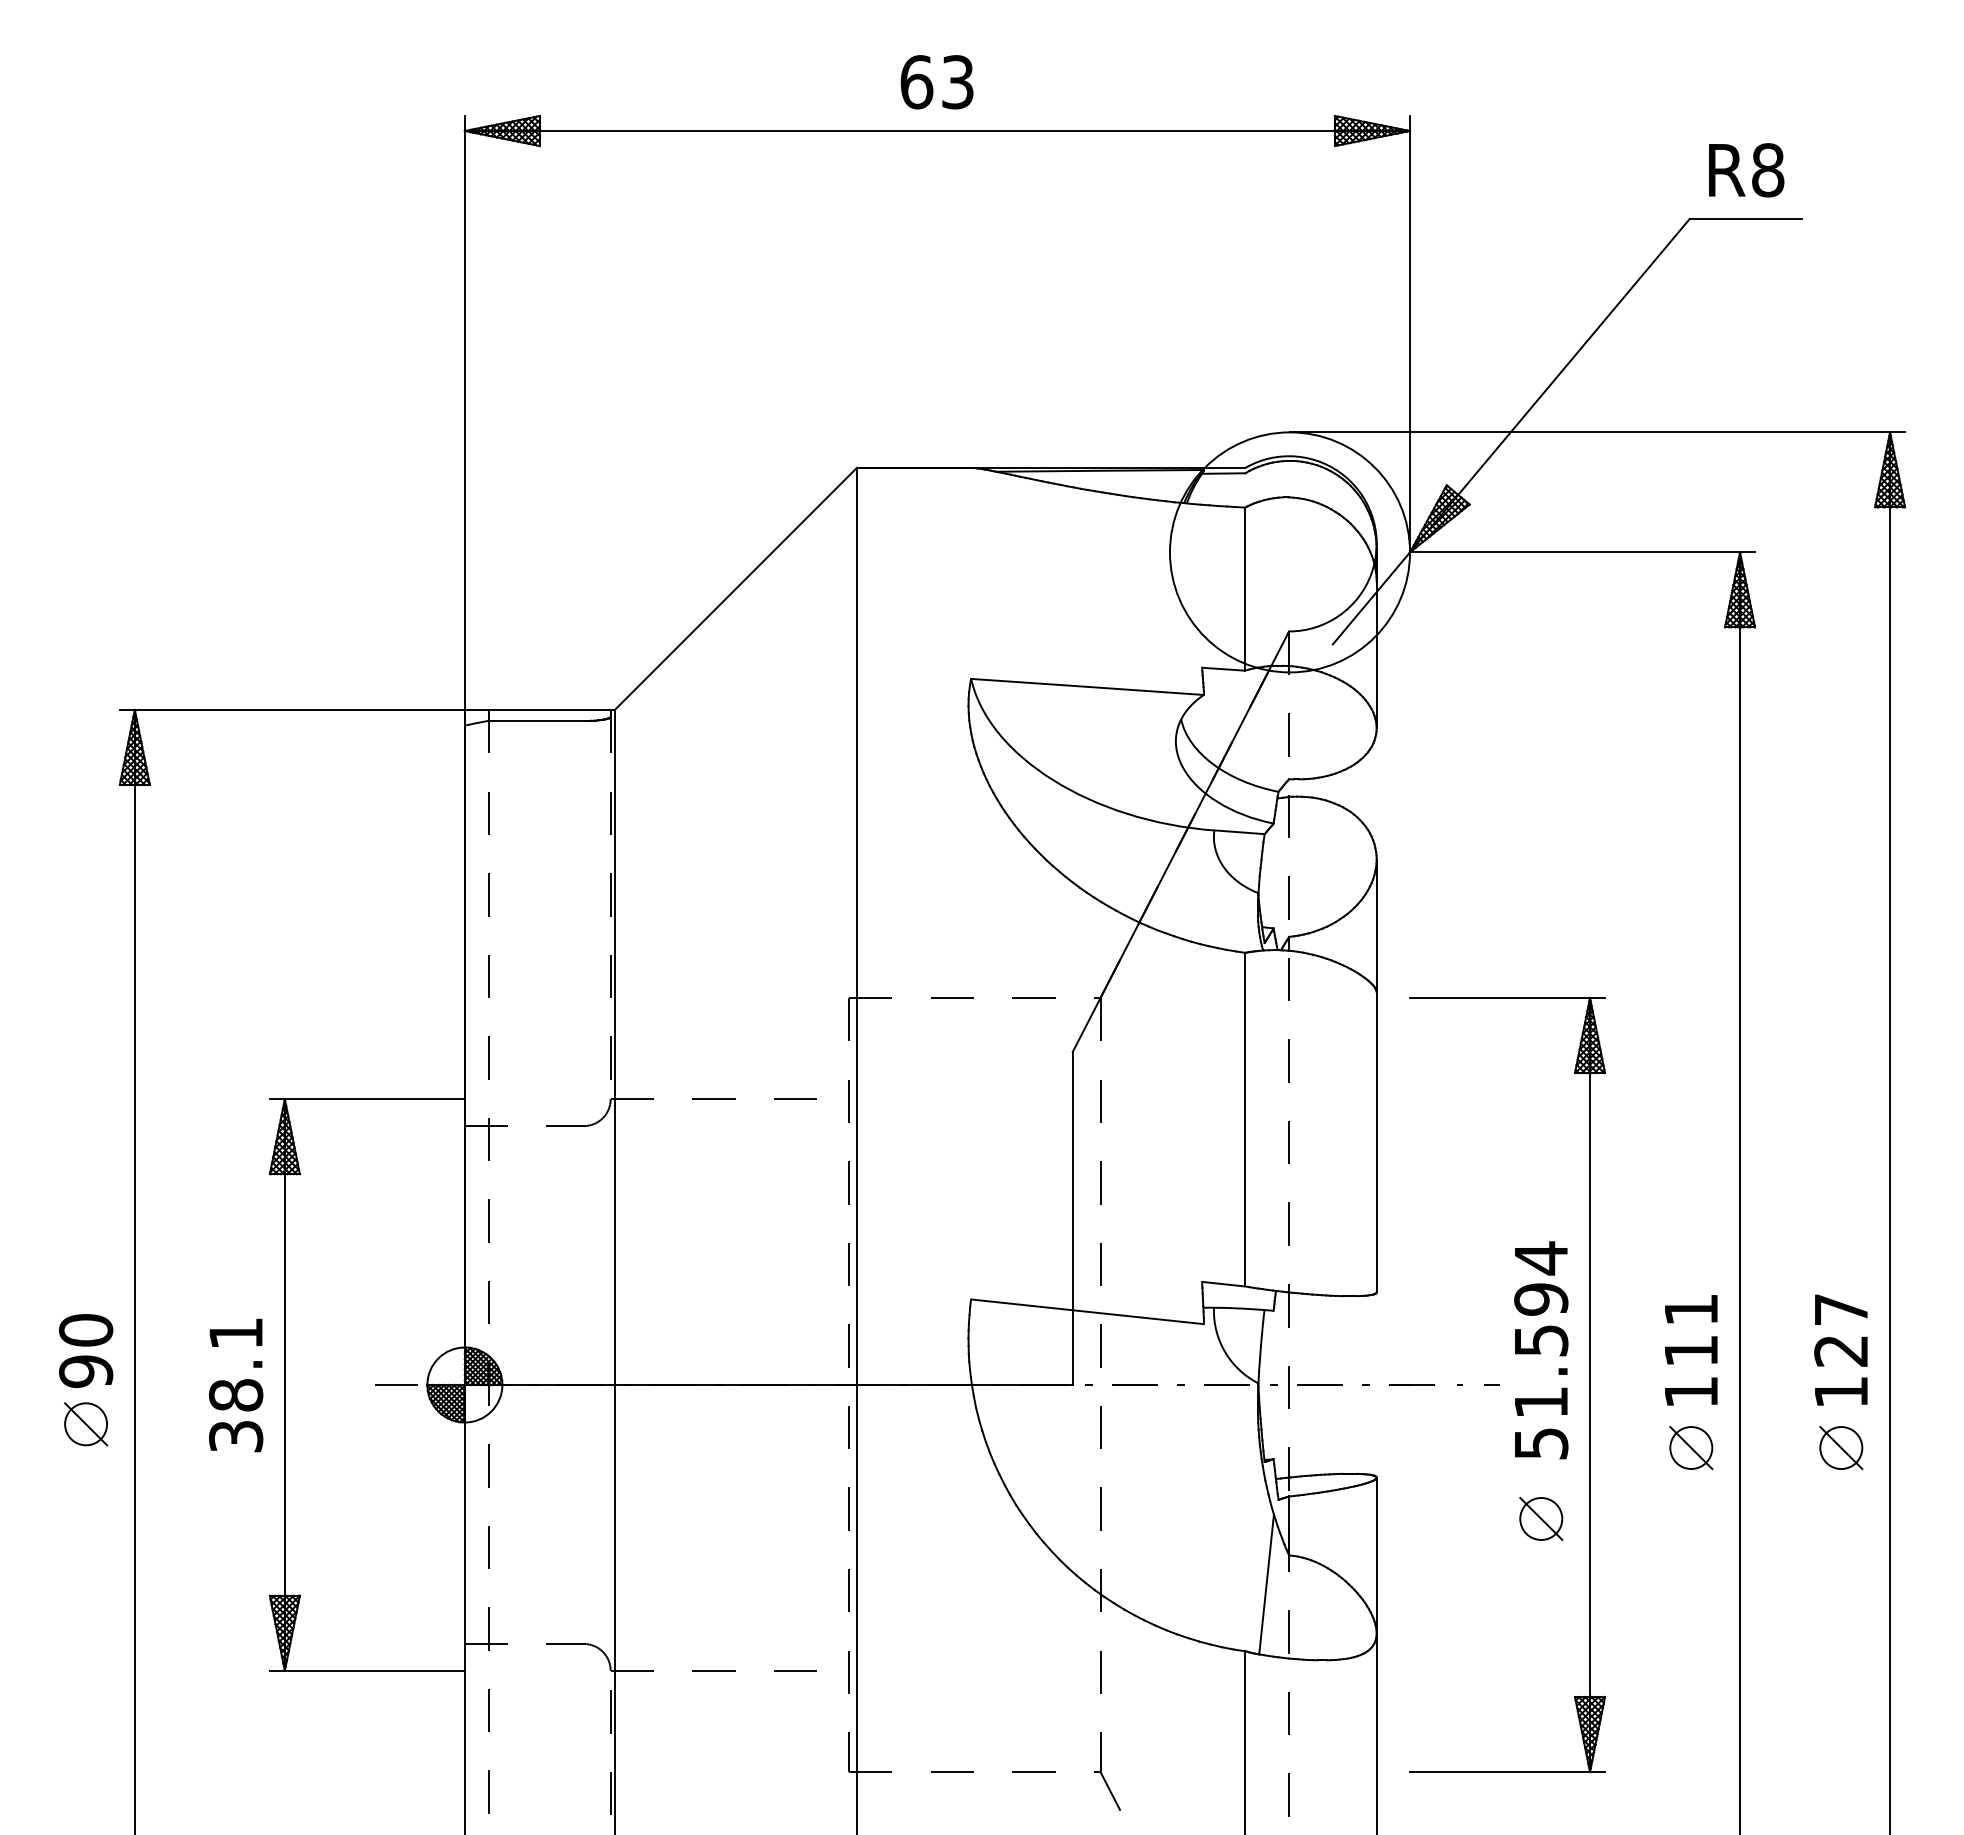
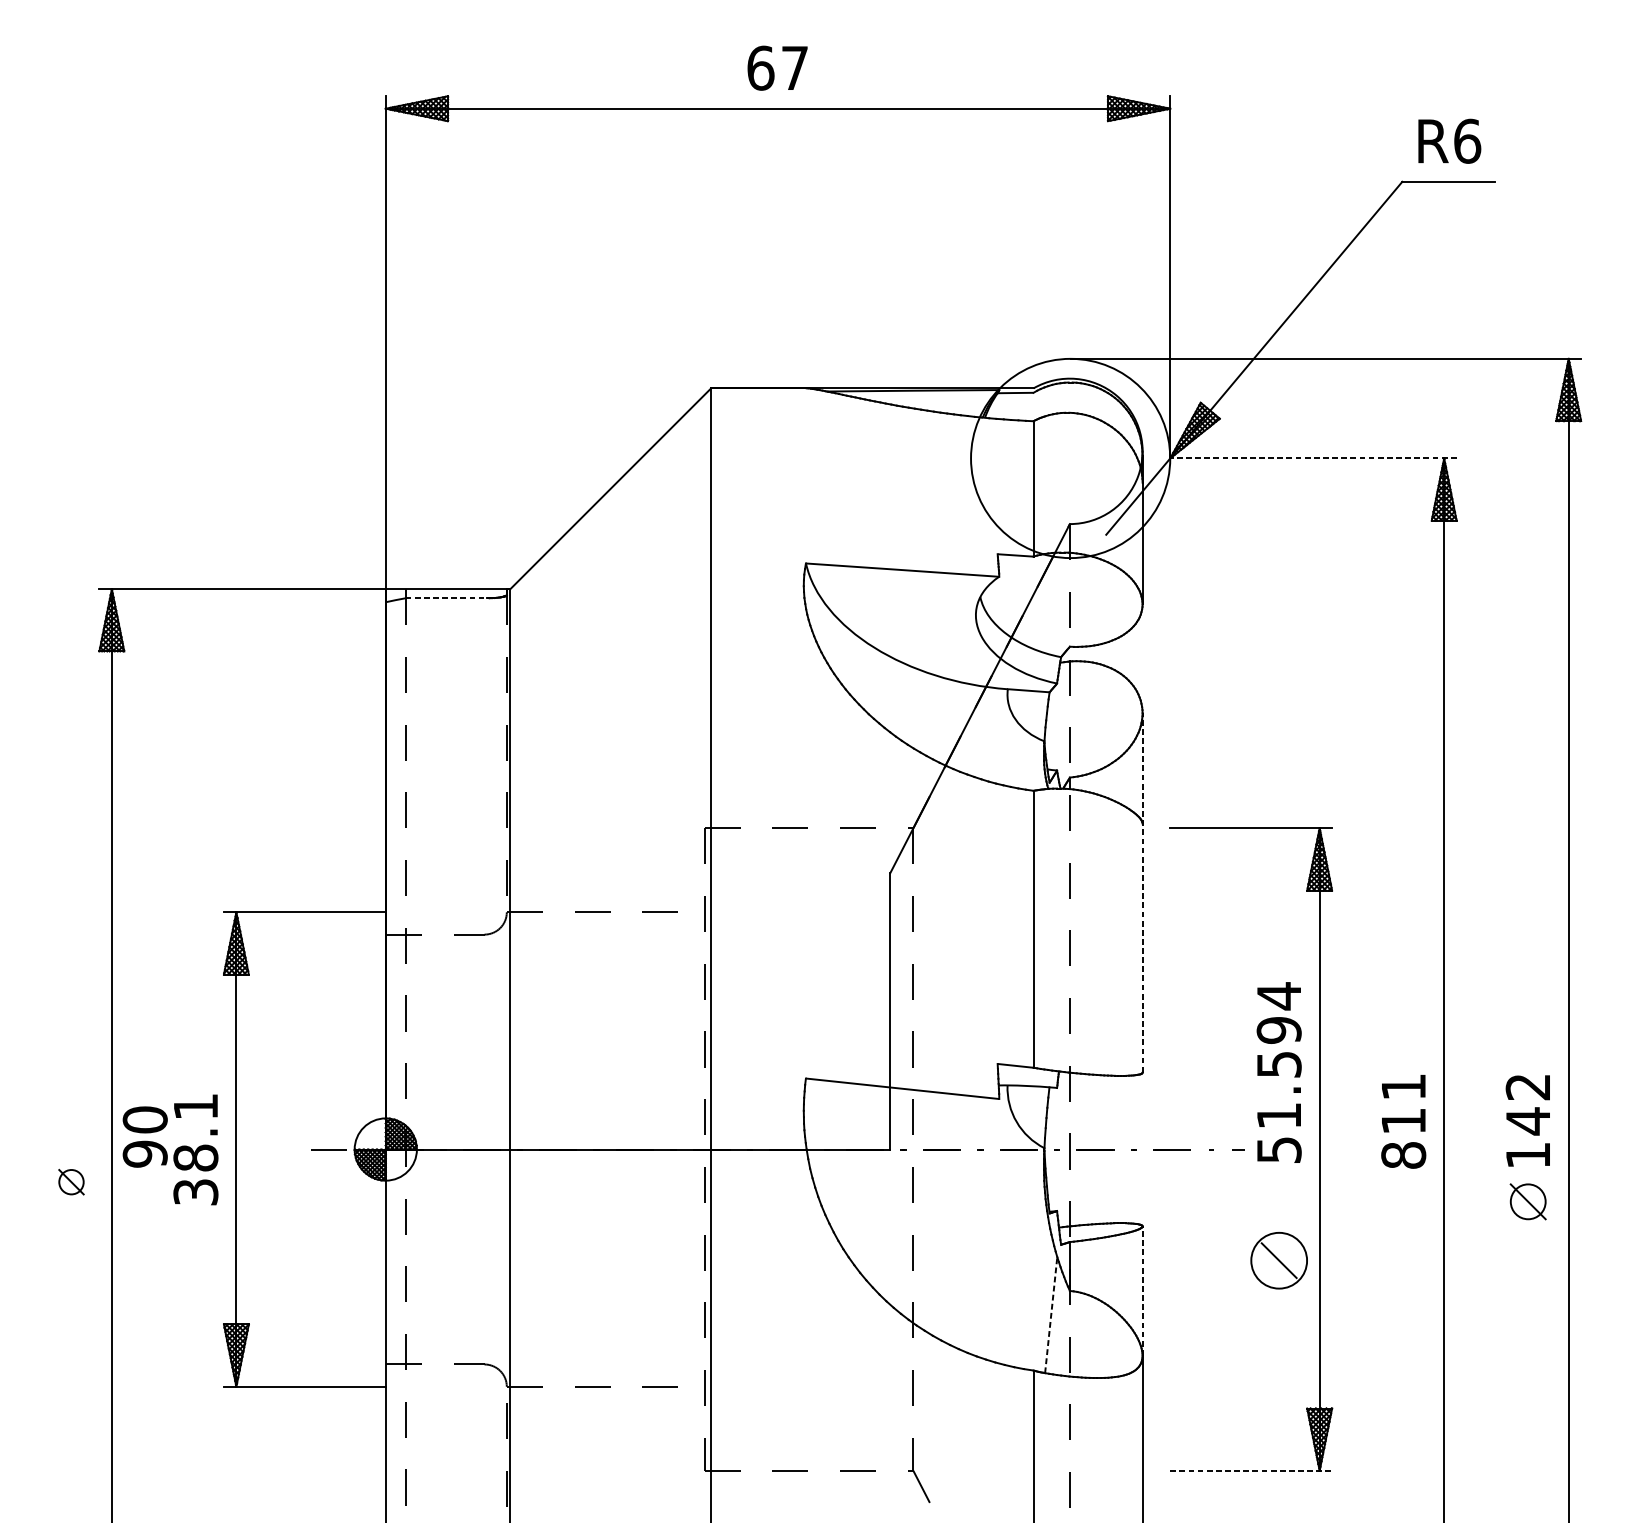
text: (957, 82) -> (794, 68), 63 -> 67
text: (1768, 170) -> (1467, 141), R8 -> R6
line: (1582, 552) -> (1313, 458), solid -> dashed
line: (538, 720) -> (446, 597), solid -> dashed
line: (1376, 1075) -> (1142, 892), solid -> dashed
text: (1840, 1331) -> (1527, 1105), 127 -> 142
text: (86, 1350) -> (145, 1136), moved
text: (1541, 1350) -> (1279, 1072), moved
text: (1691, 1392) -> (1403, 1155), 111 -> 811
part: (86, 1424) -> (71, 1182), size x0.7
part: (1691, 1448) -> (1403, 1202), removed
circle: (1541, 1518) -> (1279, 1260), size x1.6
line: (1376, 1555) -> (1142, 1291), solid -> dashed
line: (1266, 1584) -> (1051, 1315), solid -> dashed
line: (1507, 1772) -> (1251, 1471), solid -> dashed

